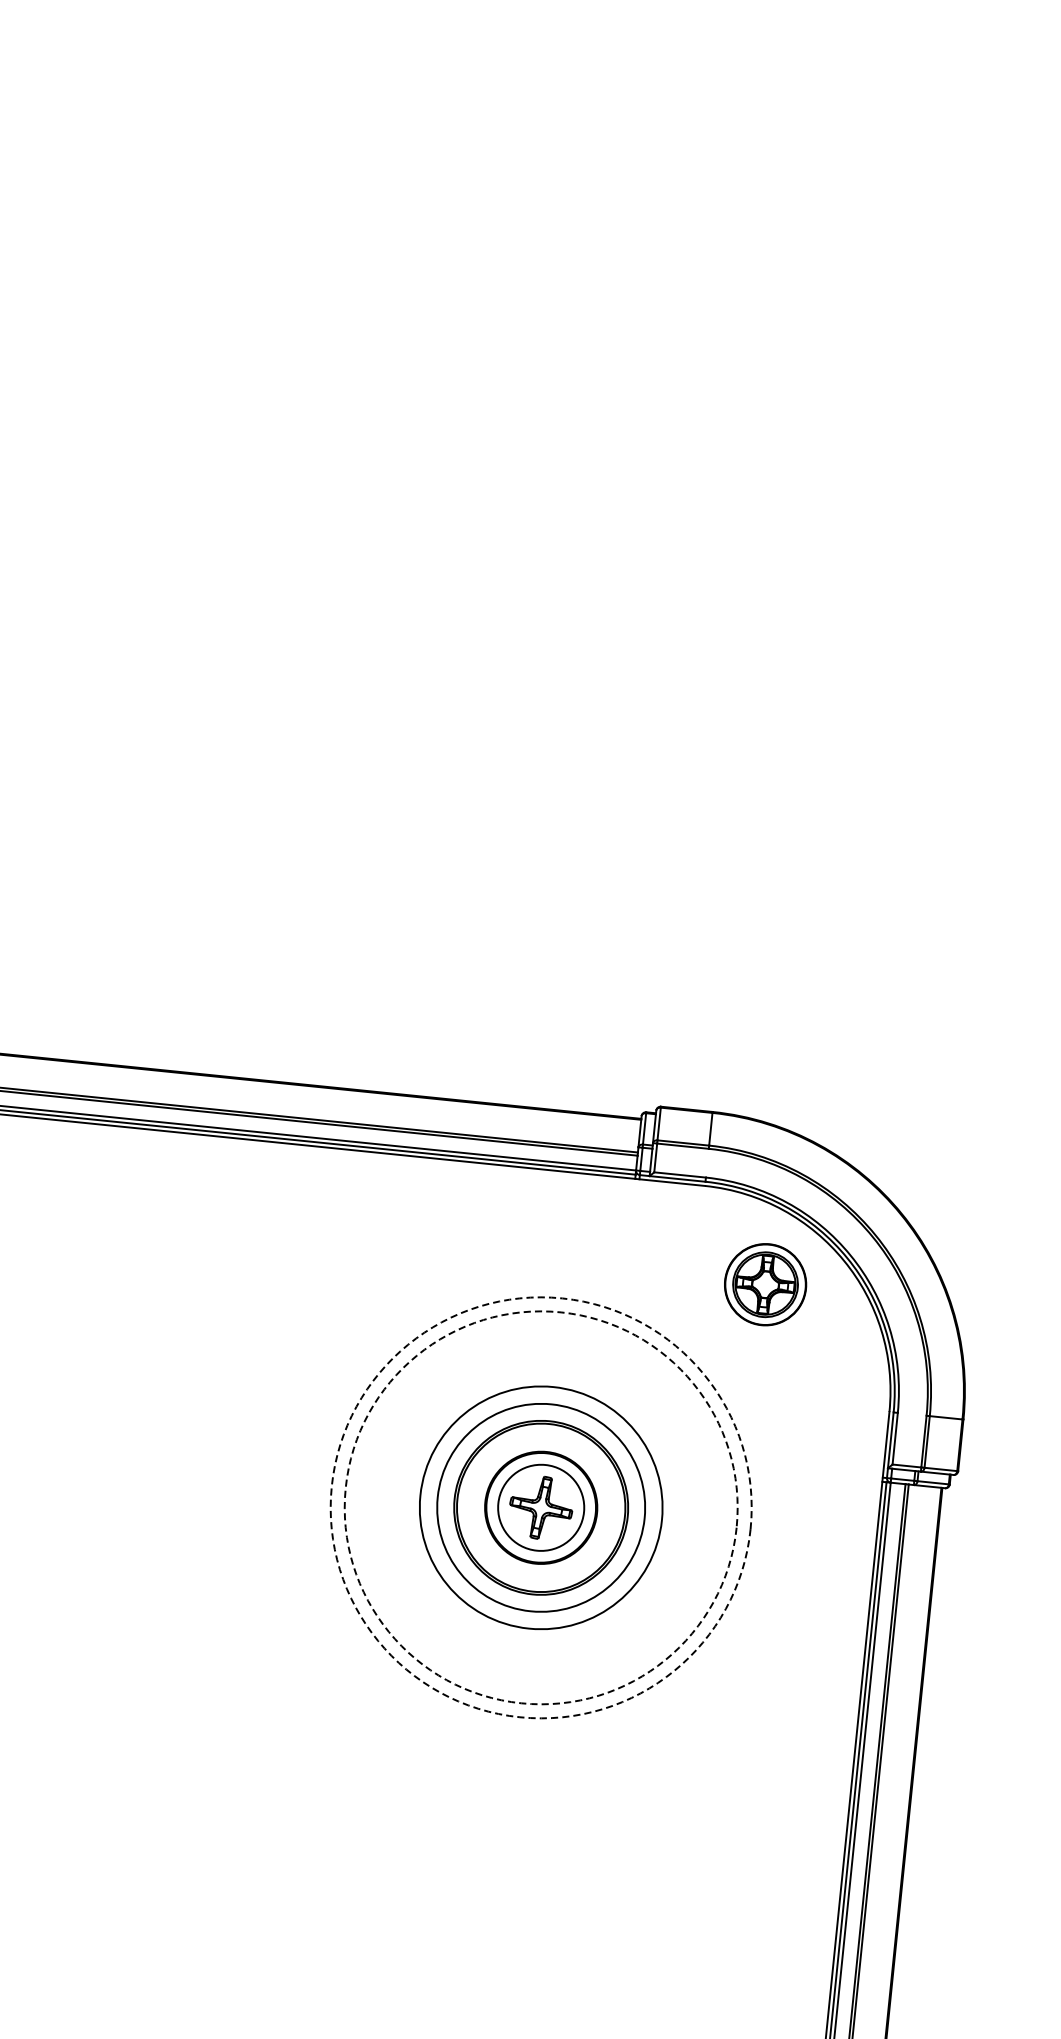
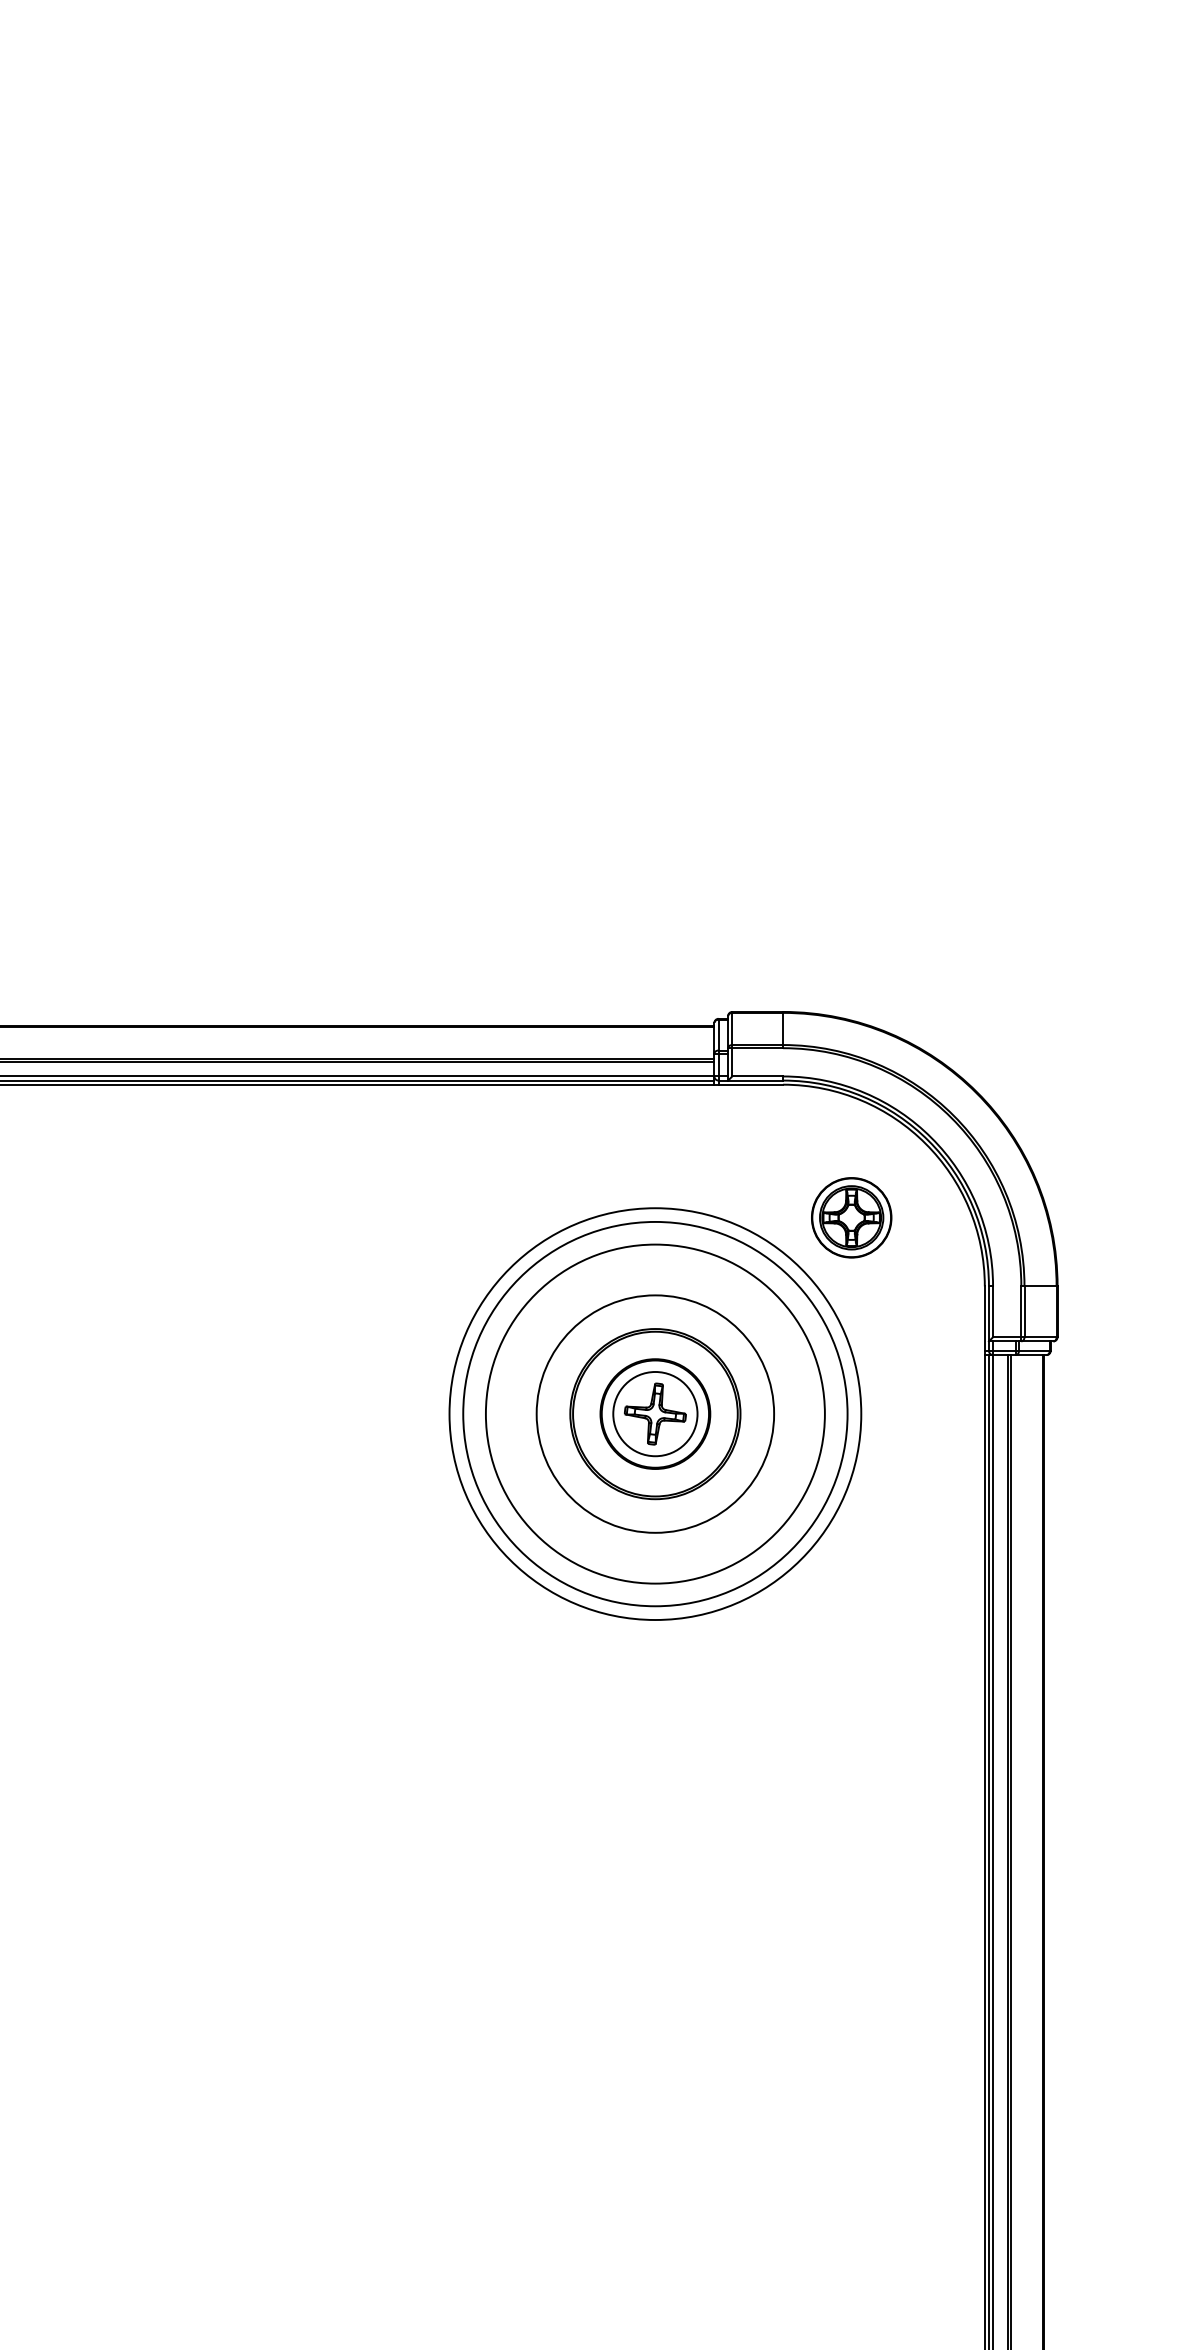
part: (765, 1284) -> (851, 1217), moved
circle: (540, 1507) -> (654, 1413), size x1.67
circle: (541, 1507) -> (655, 1413), dashed -> solid
circle: (541, 1508) -> (655, 1414), dashed -> solid

